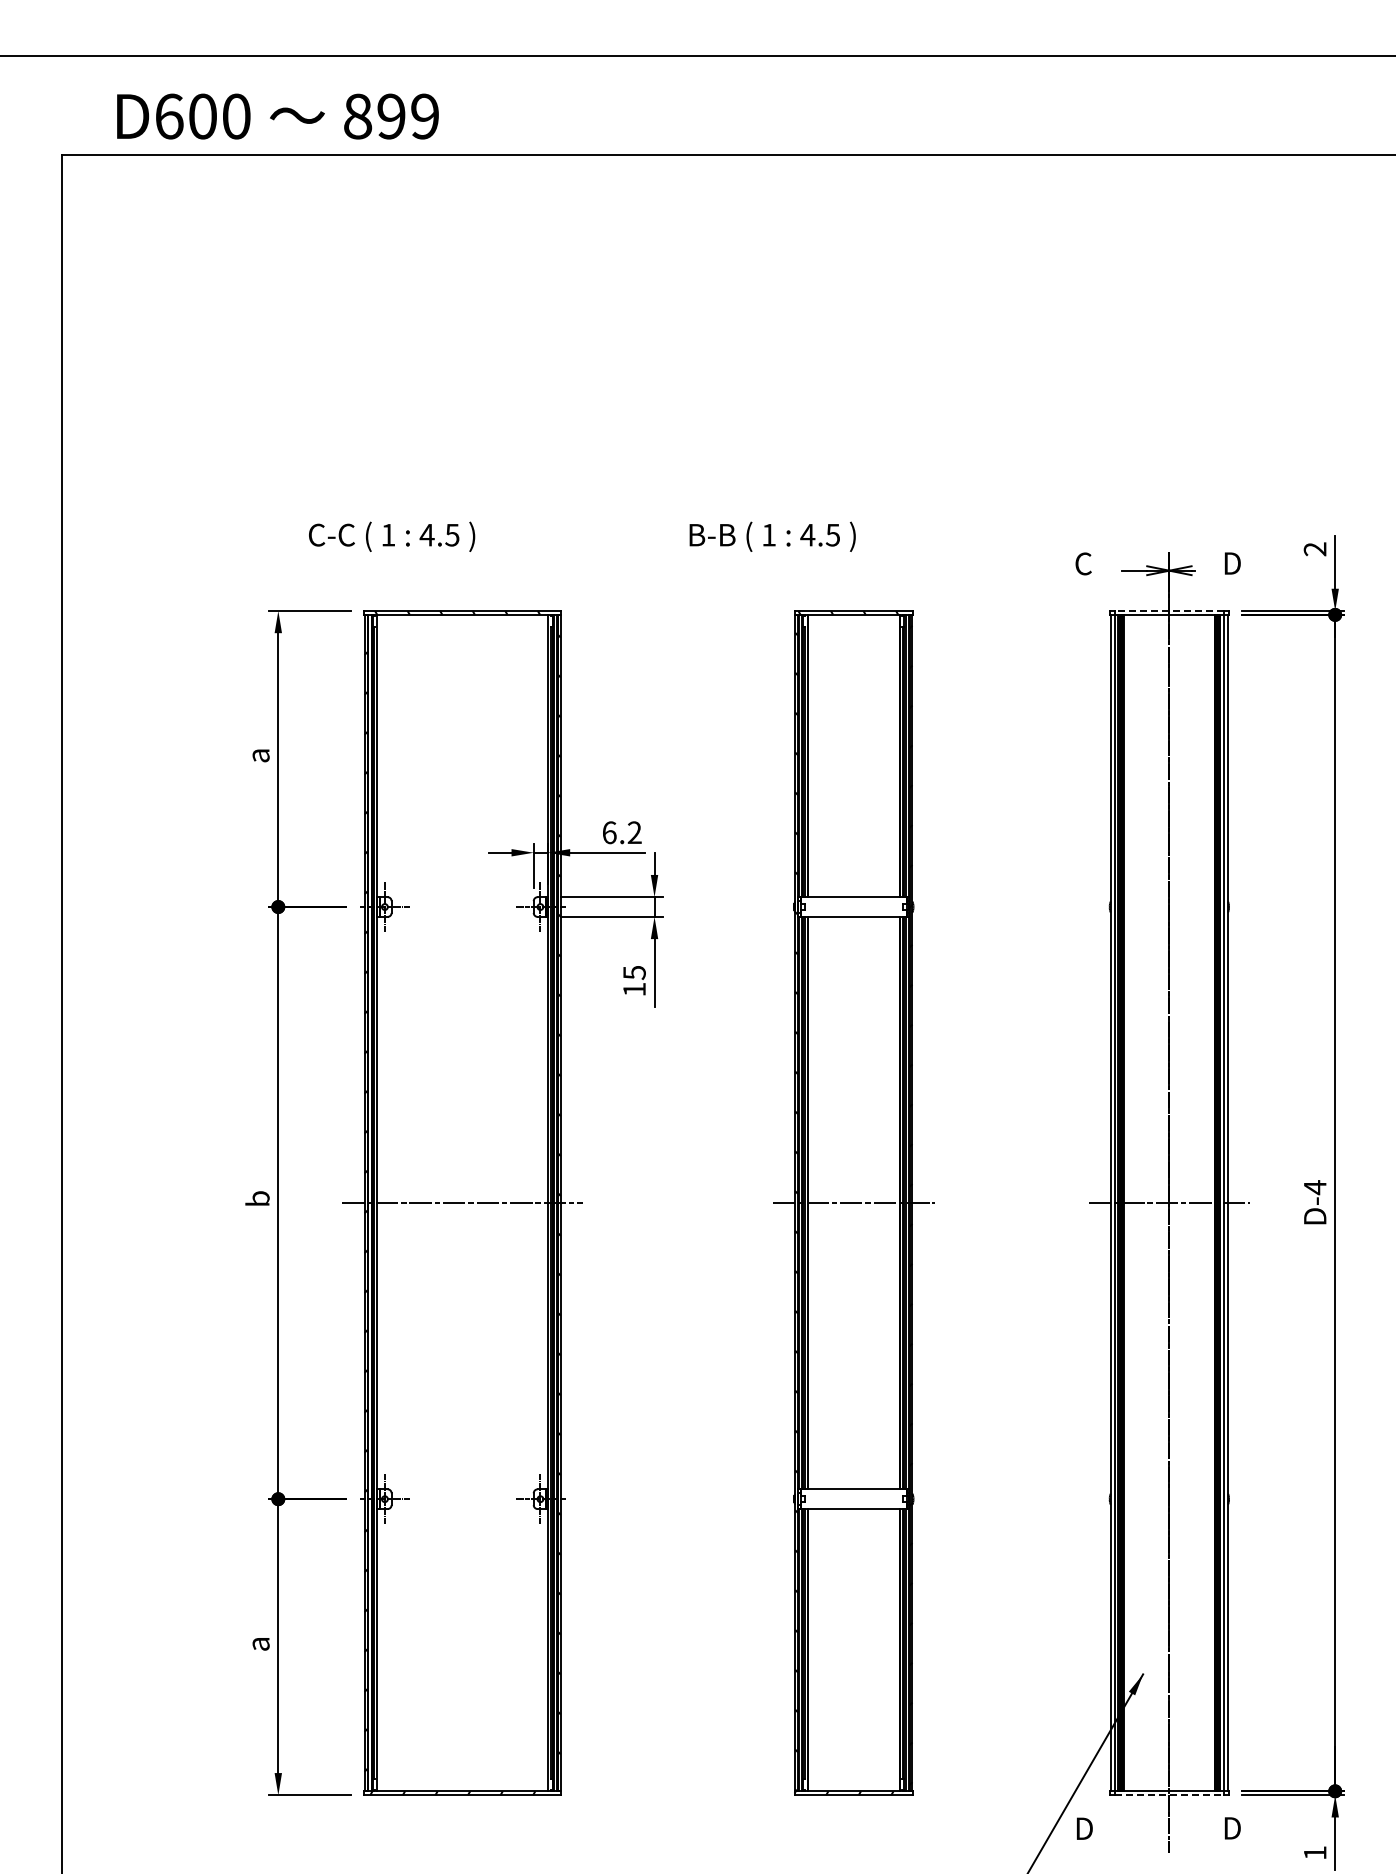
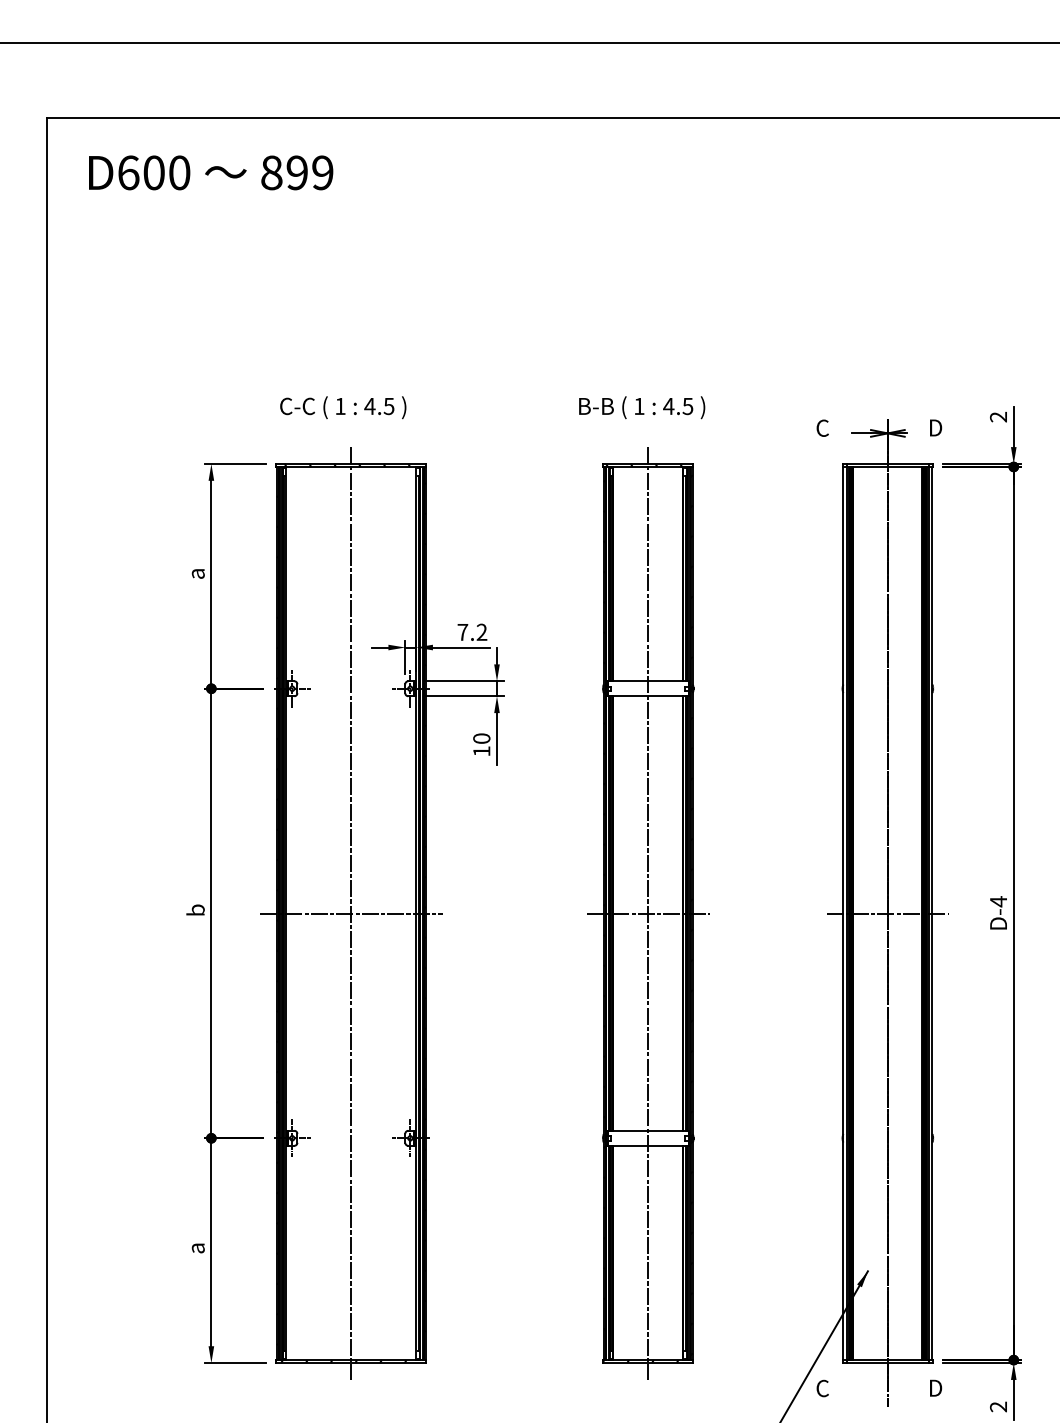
text: (277, 116) -> (210, 172), moved
text: (392, 536) -> (343, 407), moved
text: (772, 536) -> (641, 407), moved
line: (1168, 610) -> (887, 463), dashed -> solid
text: (609, 832) -> (462, 632), 6.2 -> 7.2
text: (634, 972) -> (481, 738), 15 -> 10
line: (462, 1202) -> (351, 913), added
line: (853, 1202) -> (648, 913), added
line: (1169, 1795) -> (887, 1363), dashed -> solid
text: (1083, 1828) -> (822, 1388), D -> C
text: (1314, 1853) -> (998, 1407), 1 -> 2

